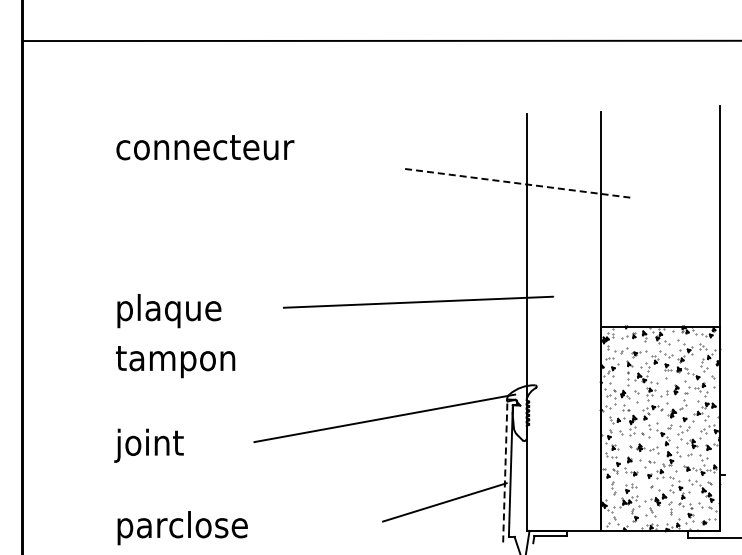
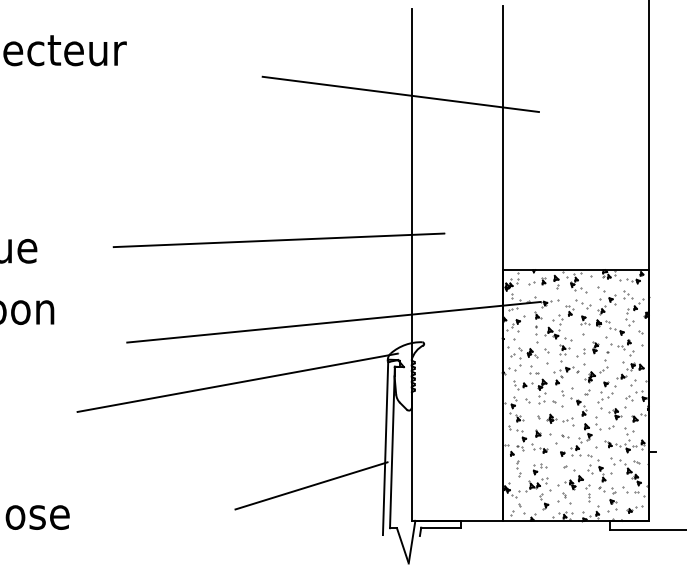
line: (517, 183) -> (400, 94), dashed -> solid
line: (462, 368) -> (333, 321), added
line: (505, 470) -> (385, 446), dashed -> solid

